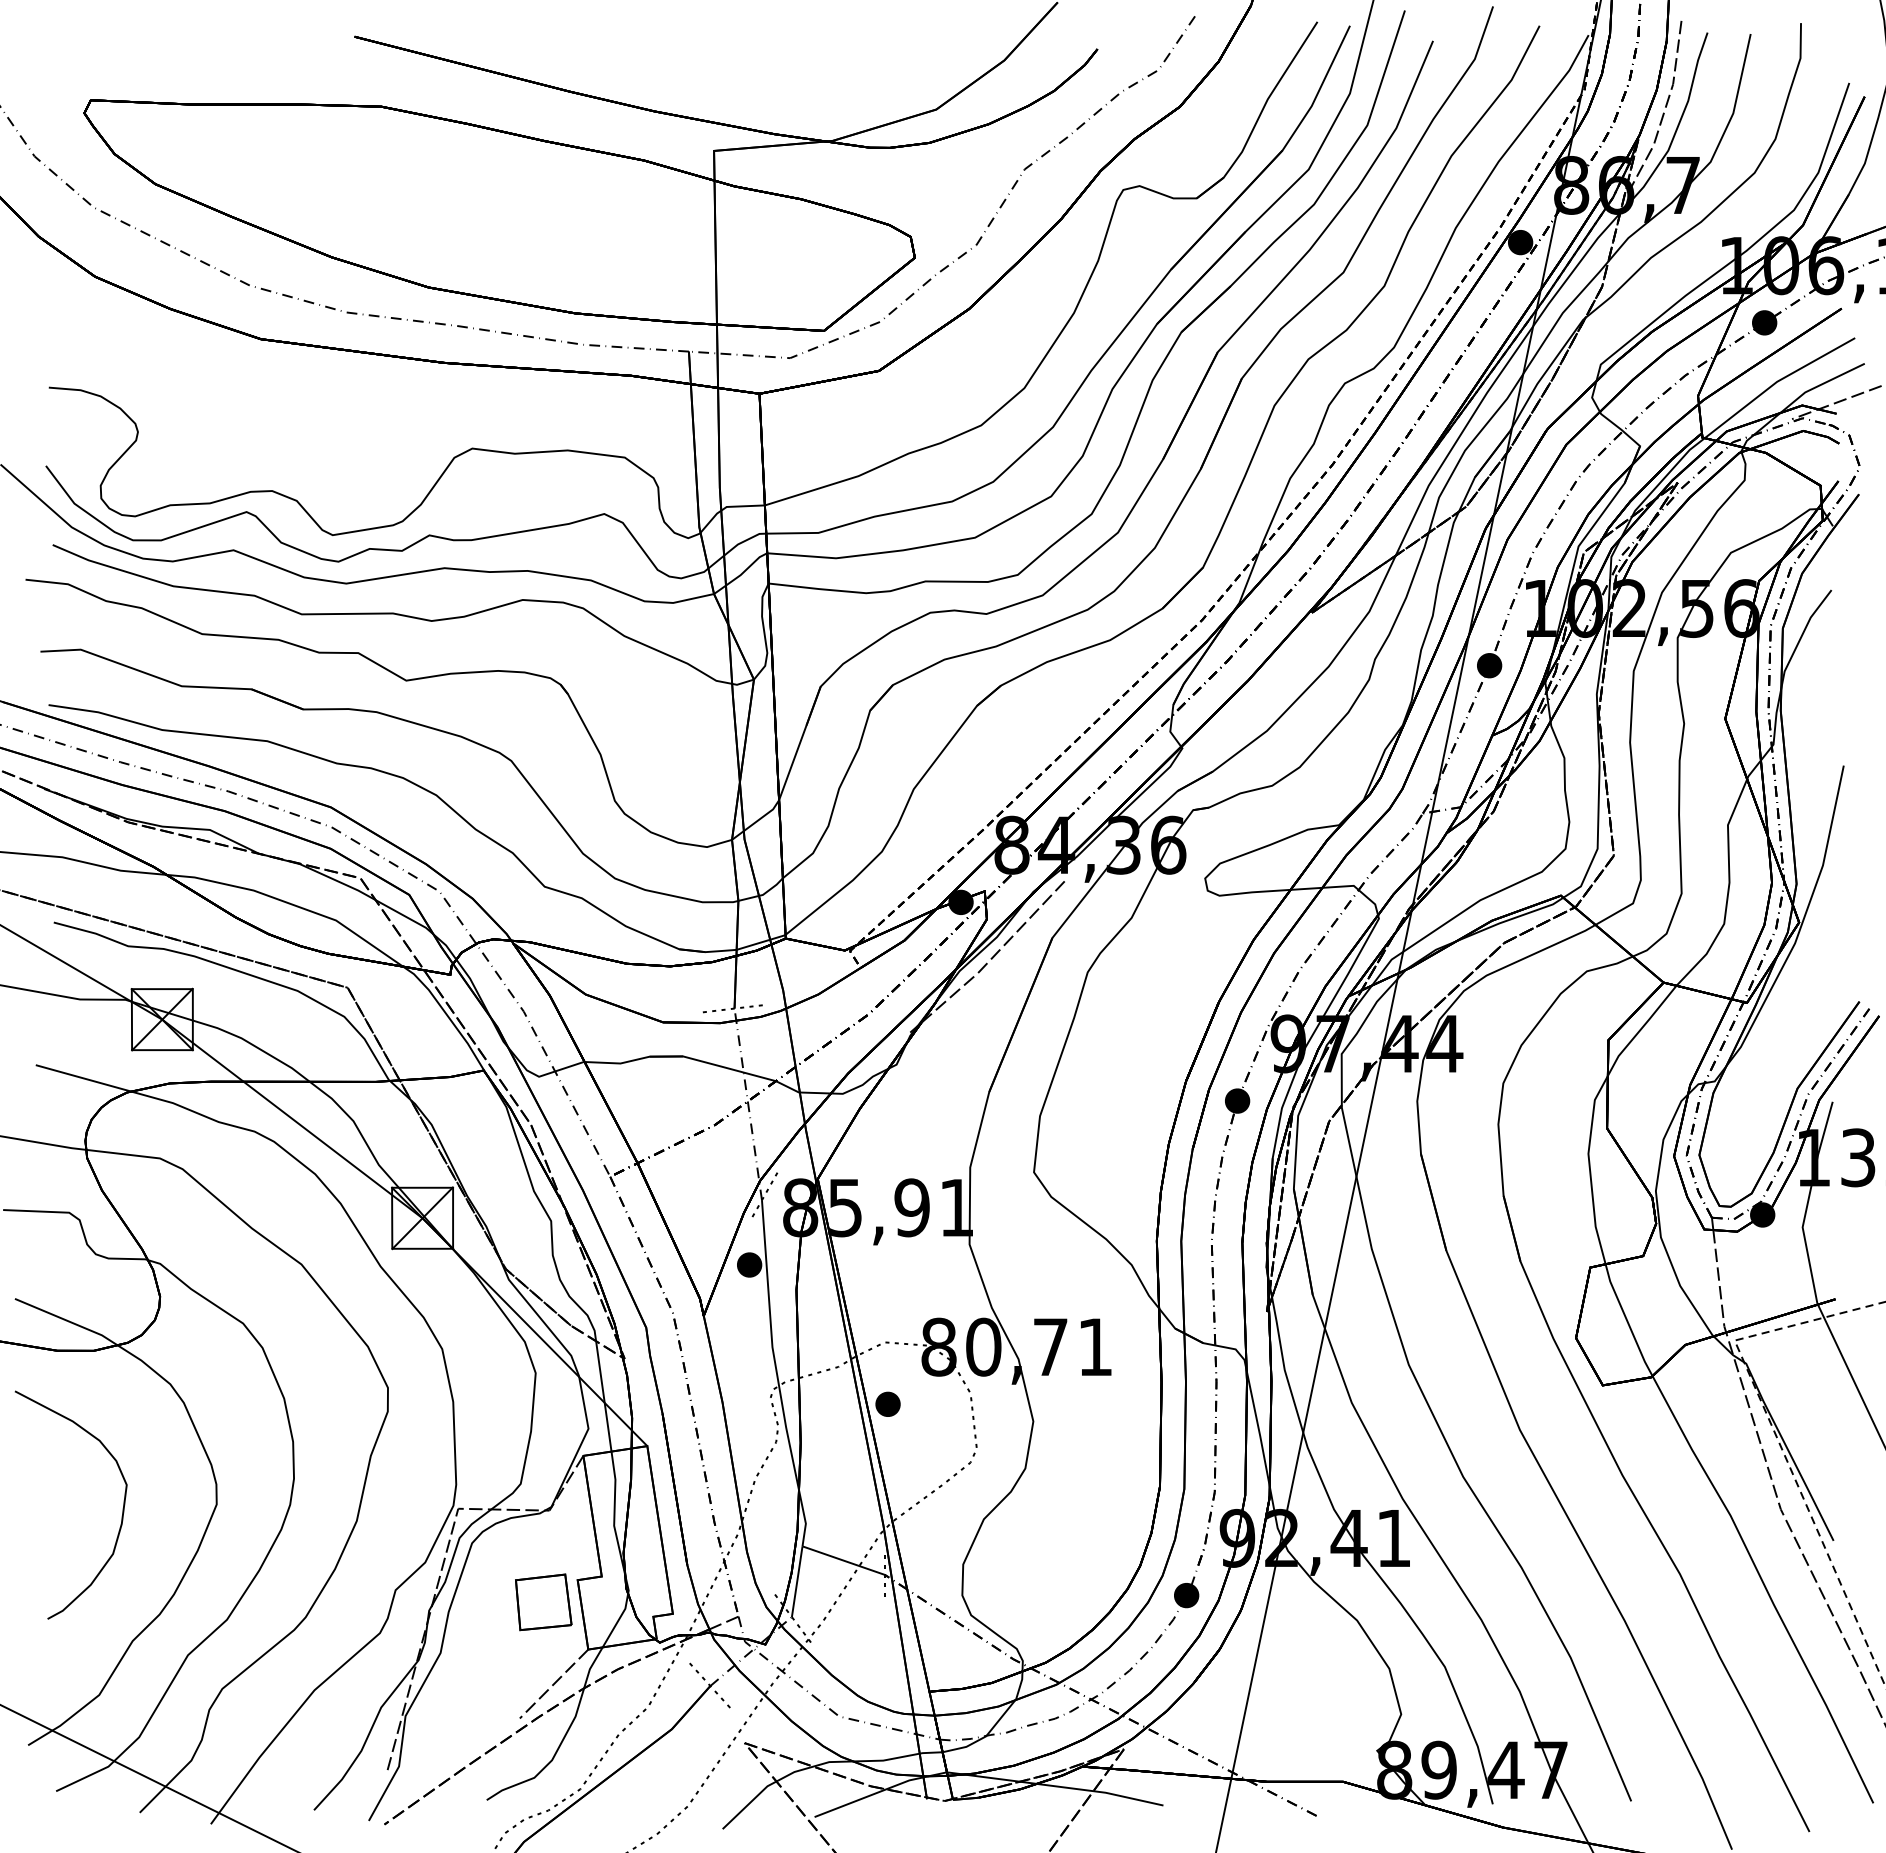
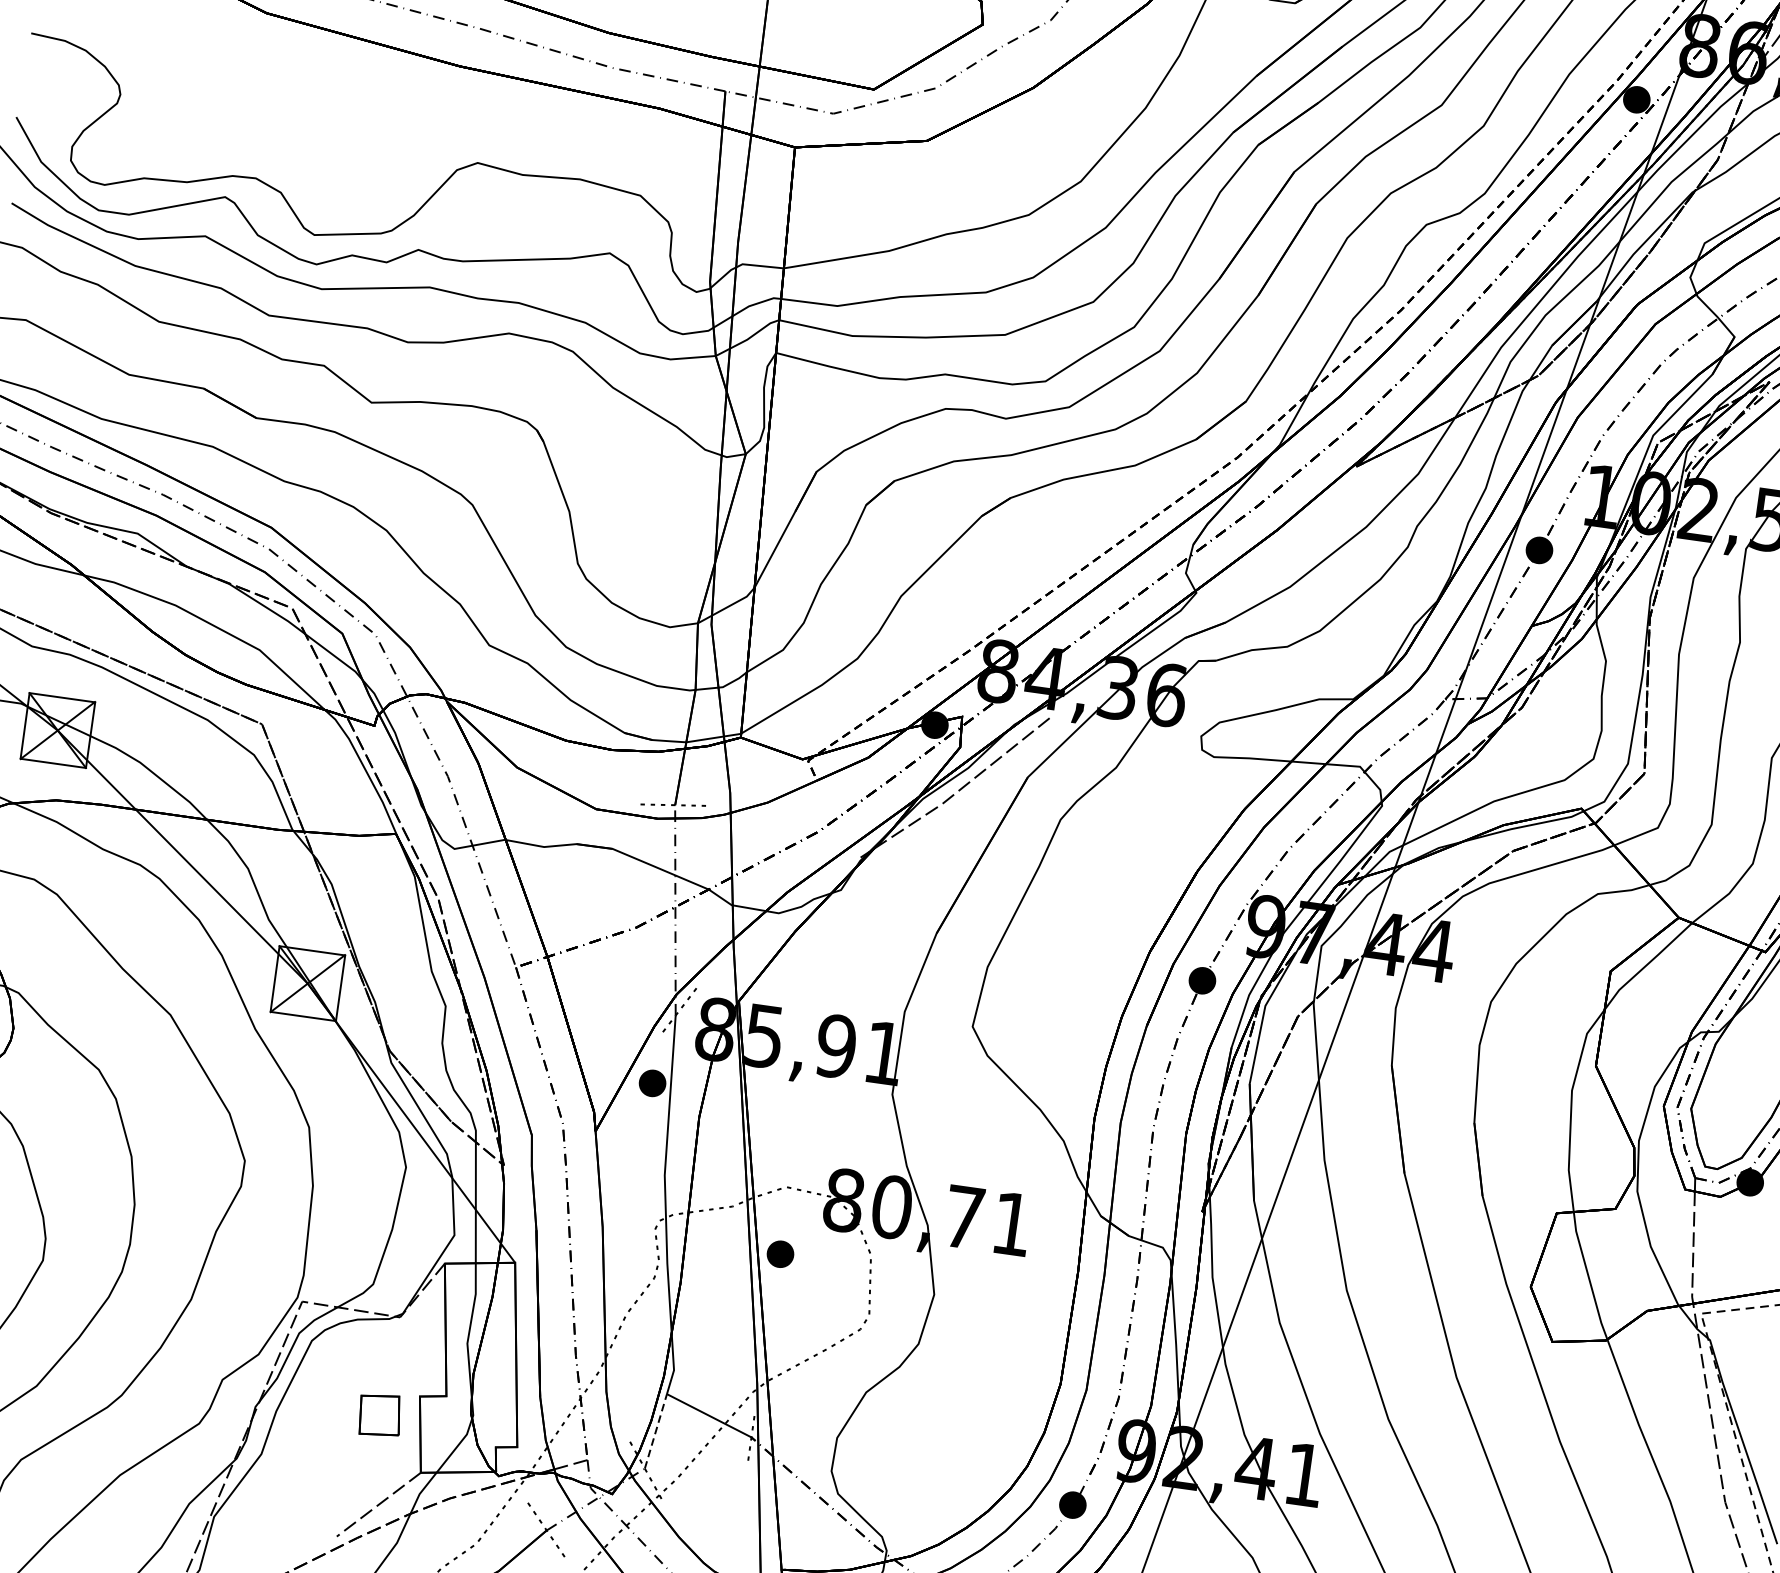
line: (797, 1581) -> (656, 1431), solid -> dashed
part: (543, 1602) -> (379, 1415), size x0.7

